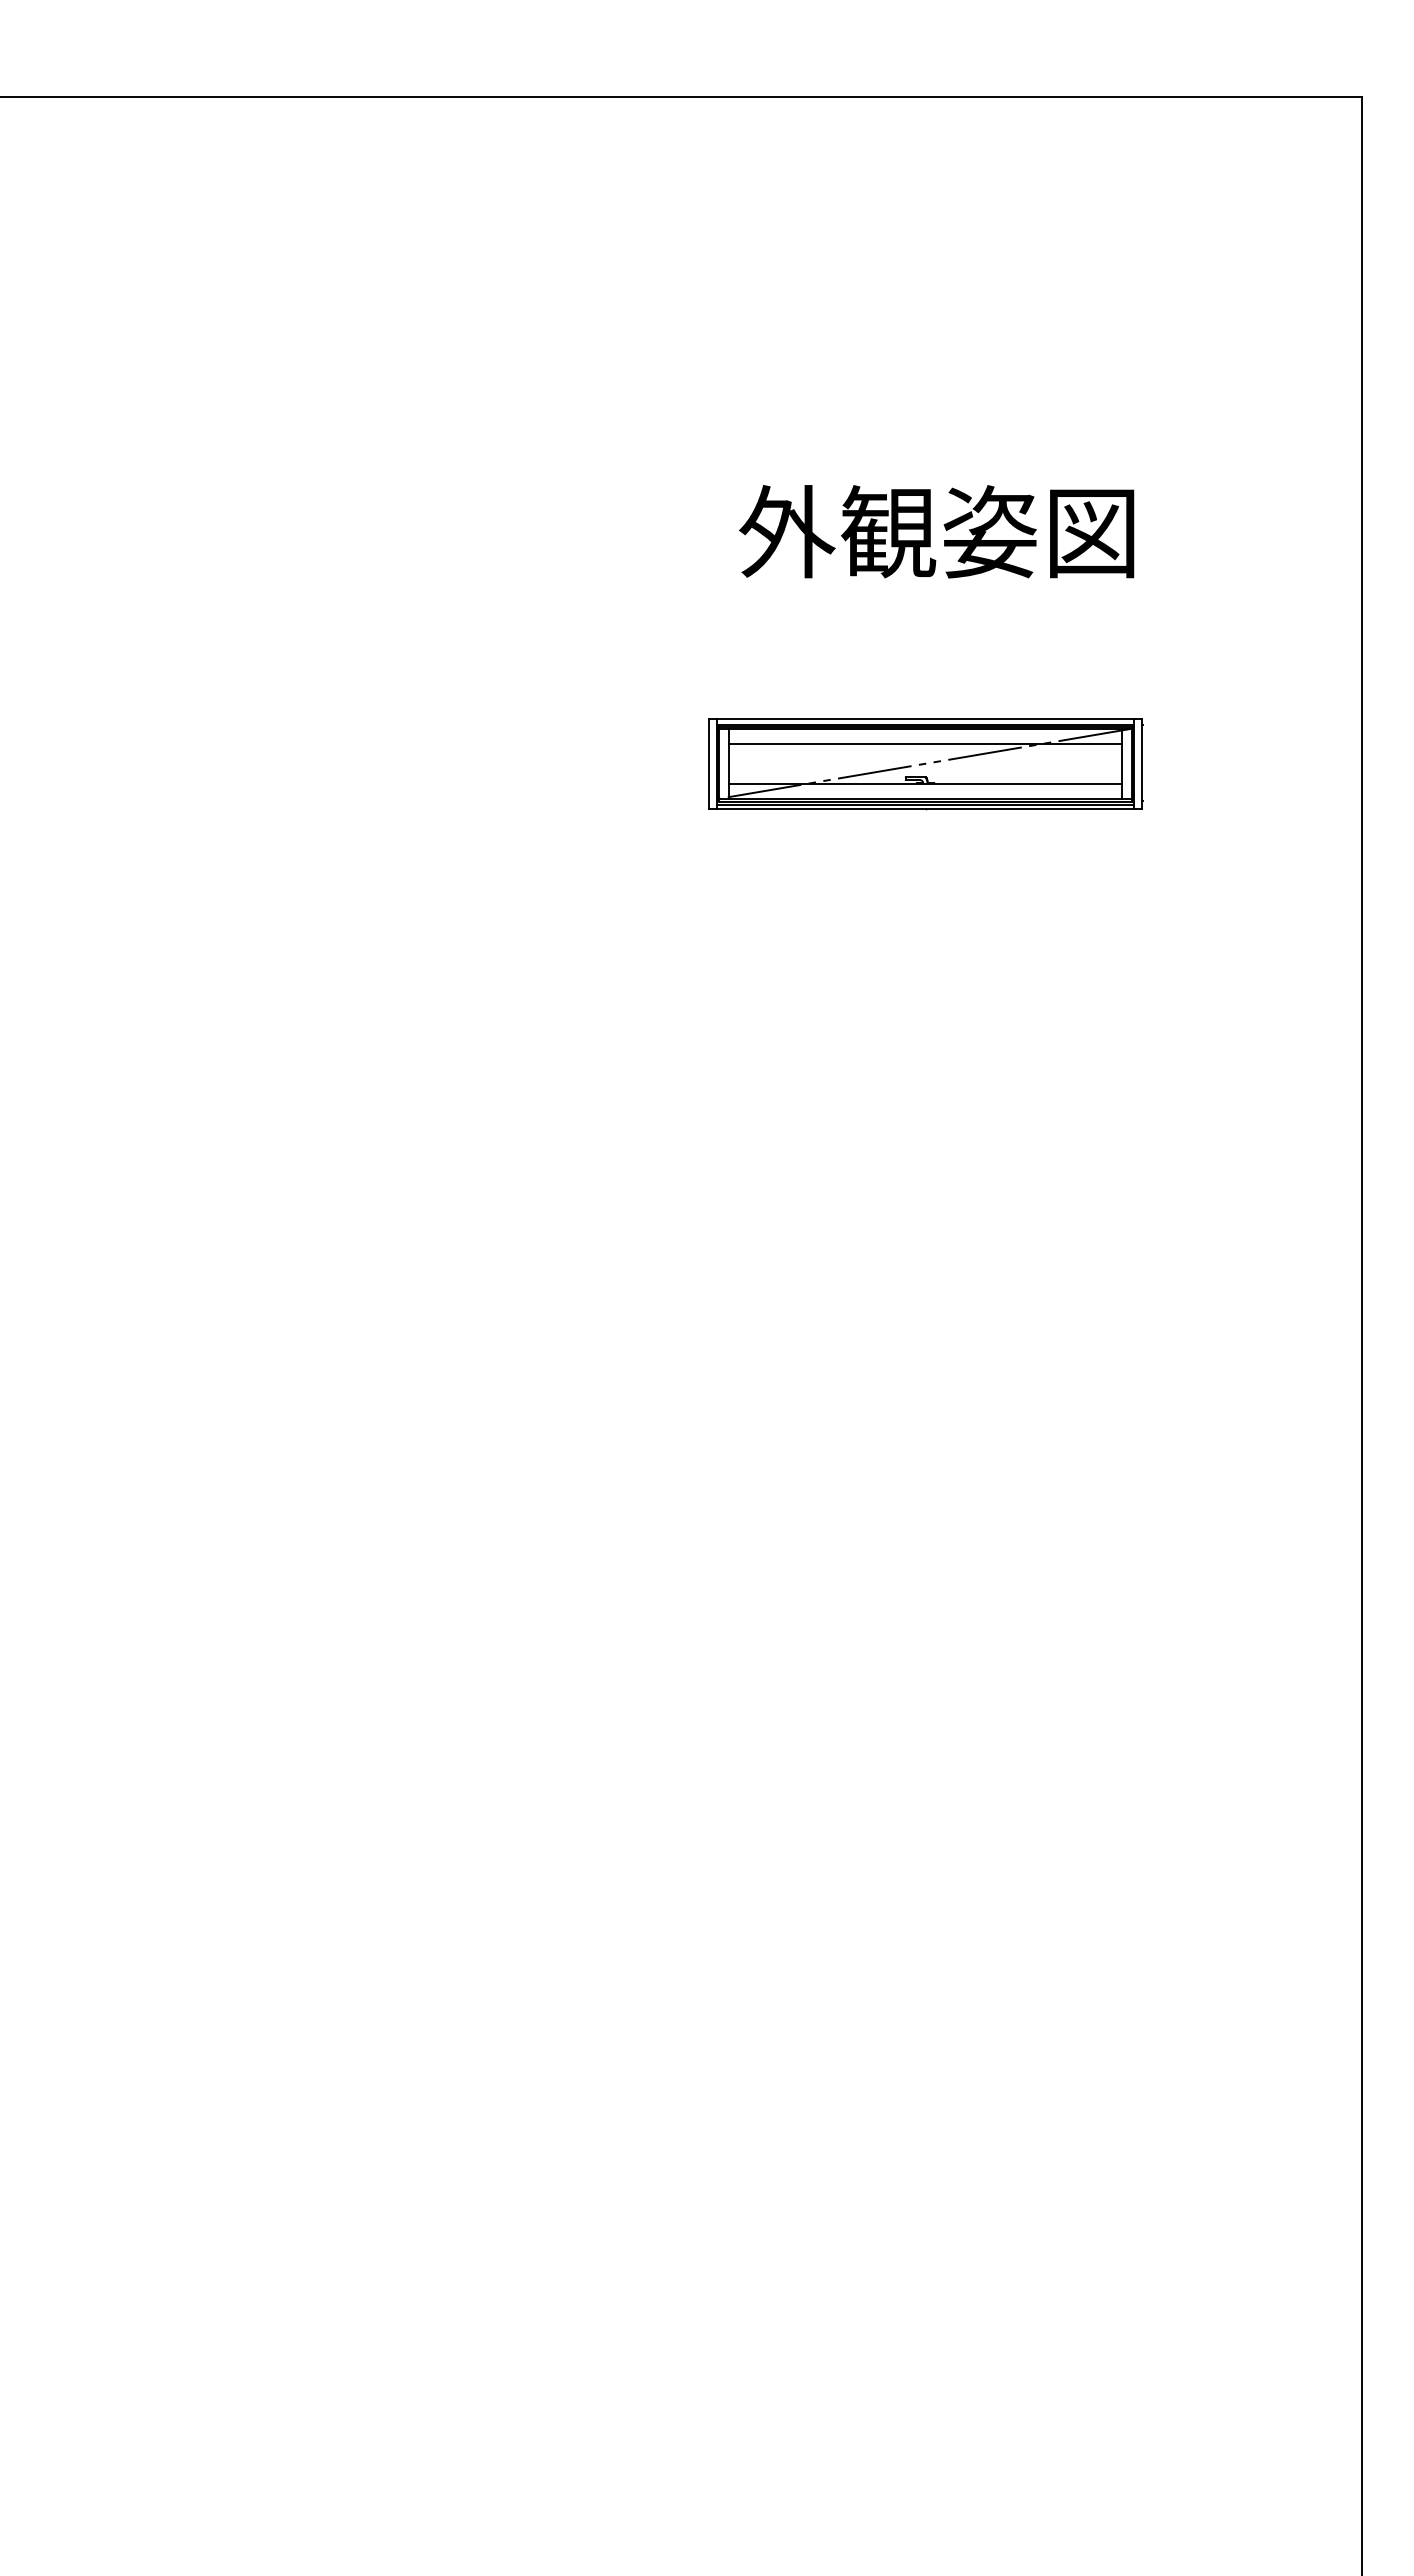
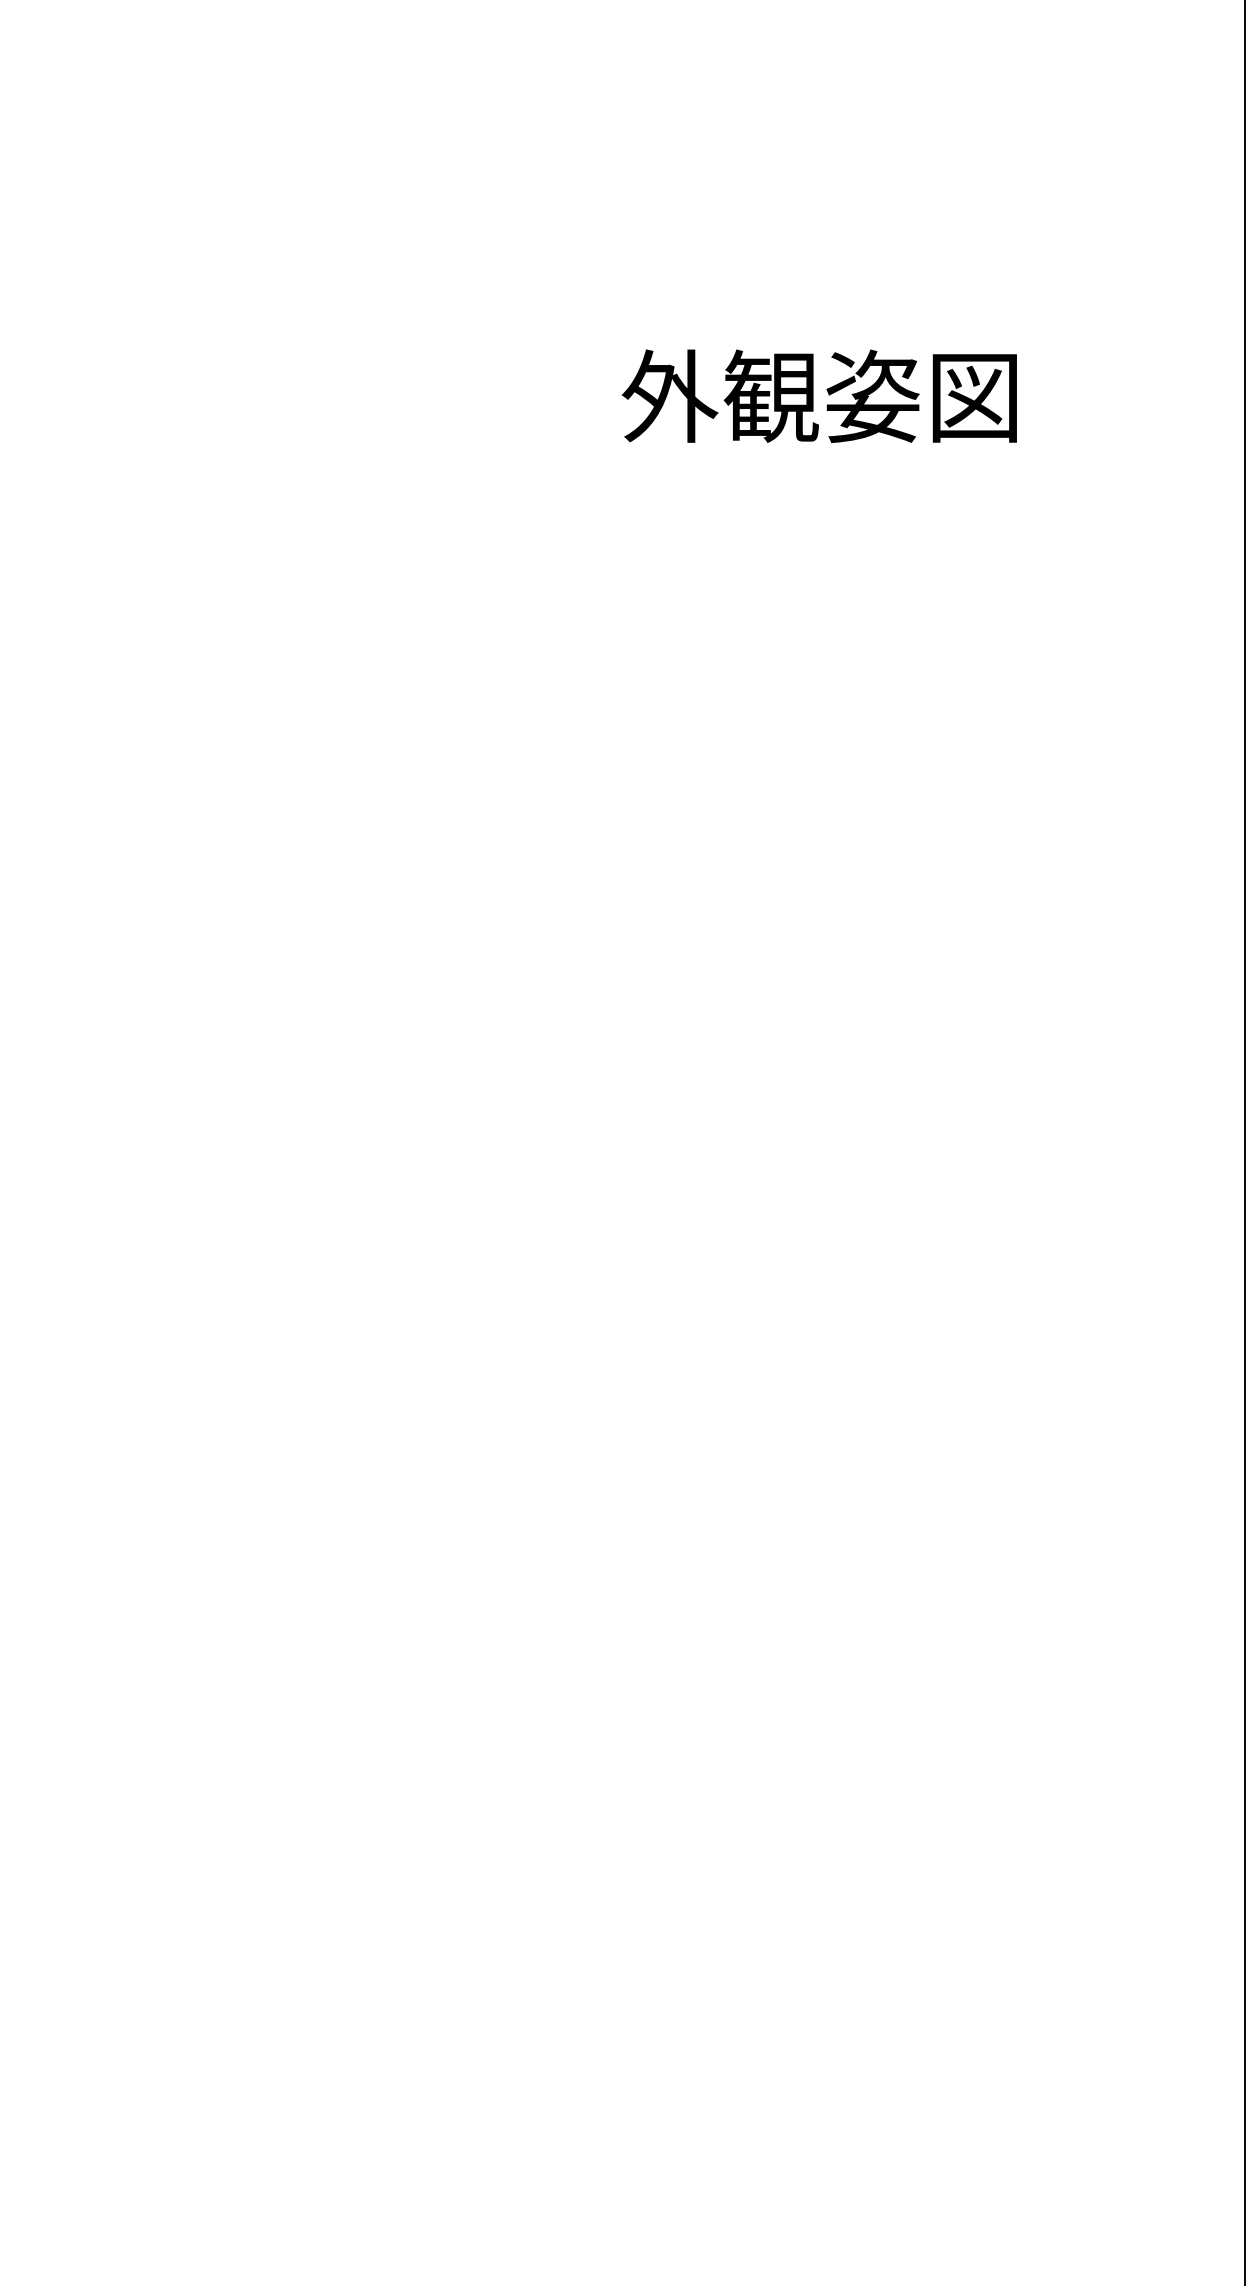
text: (936, 531) -> (819, 396), moved
part: (925, 764) -> (808, 510), removed

